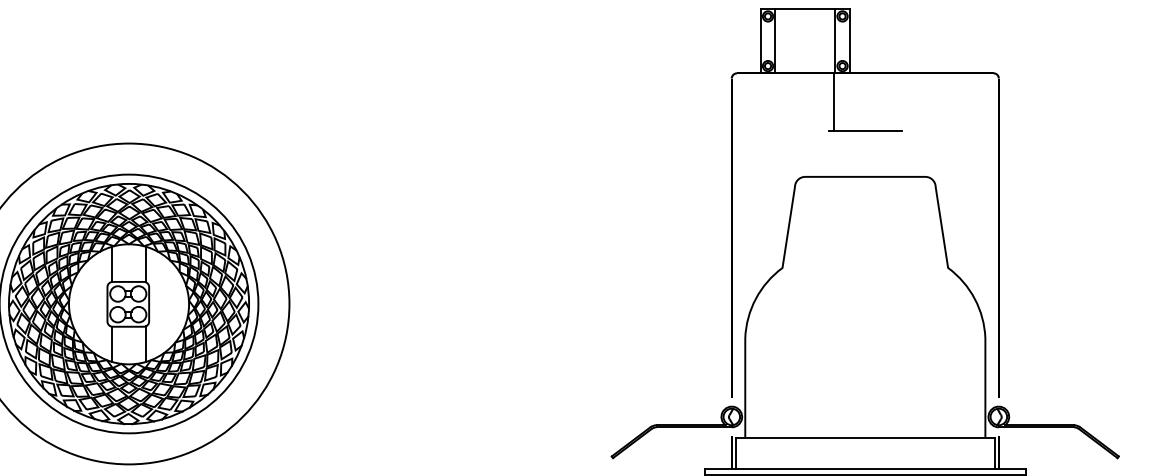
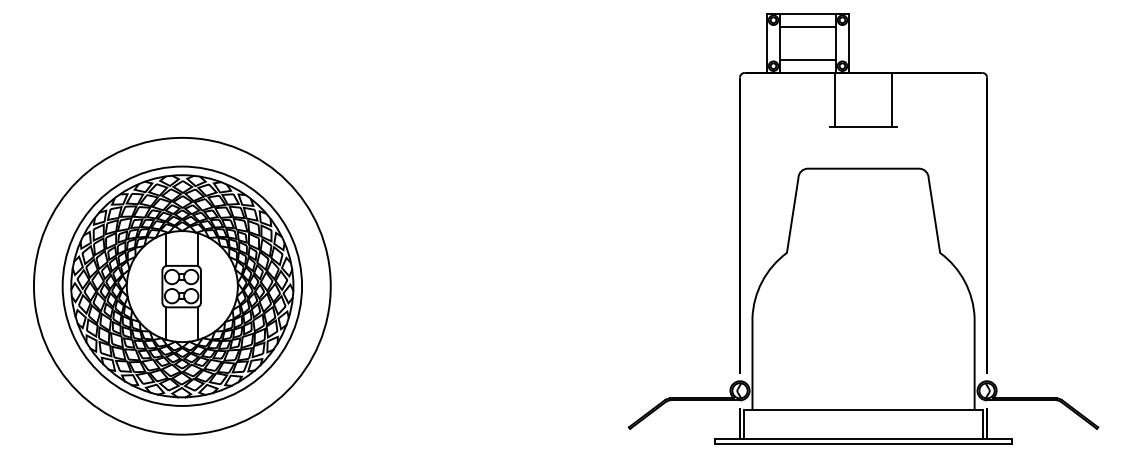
line: (804, 23) -> (807, 26), added
line: (804, 58) -> (807, 59), added
line: (896, 102) -> (892, 99), added

